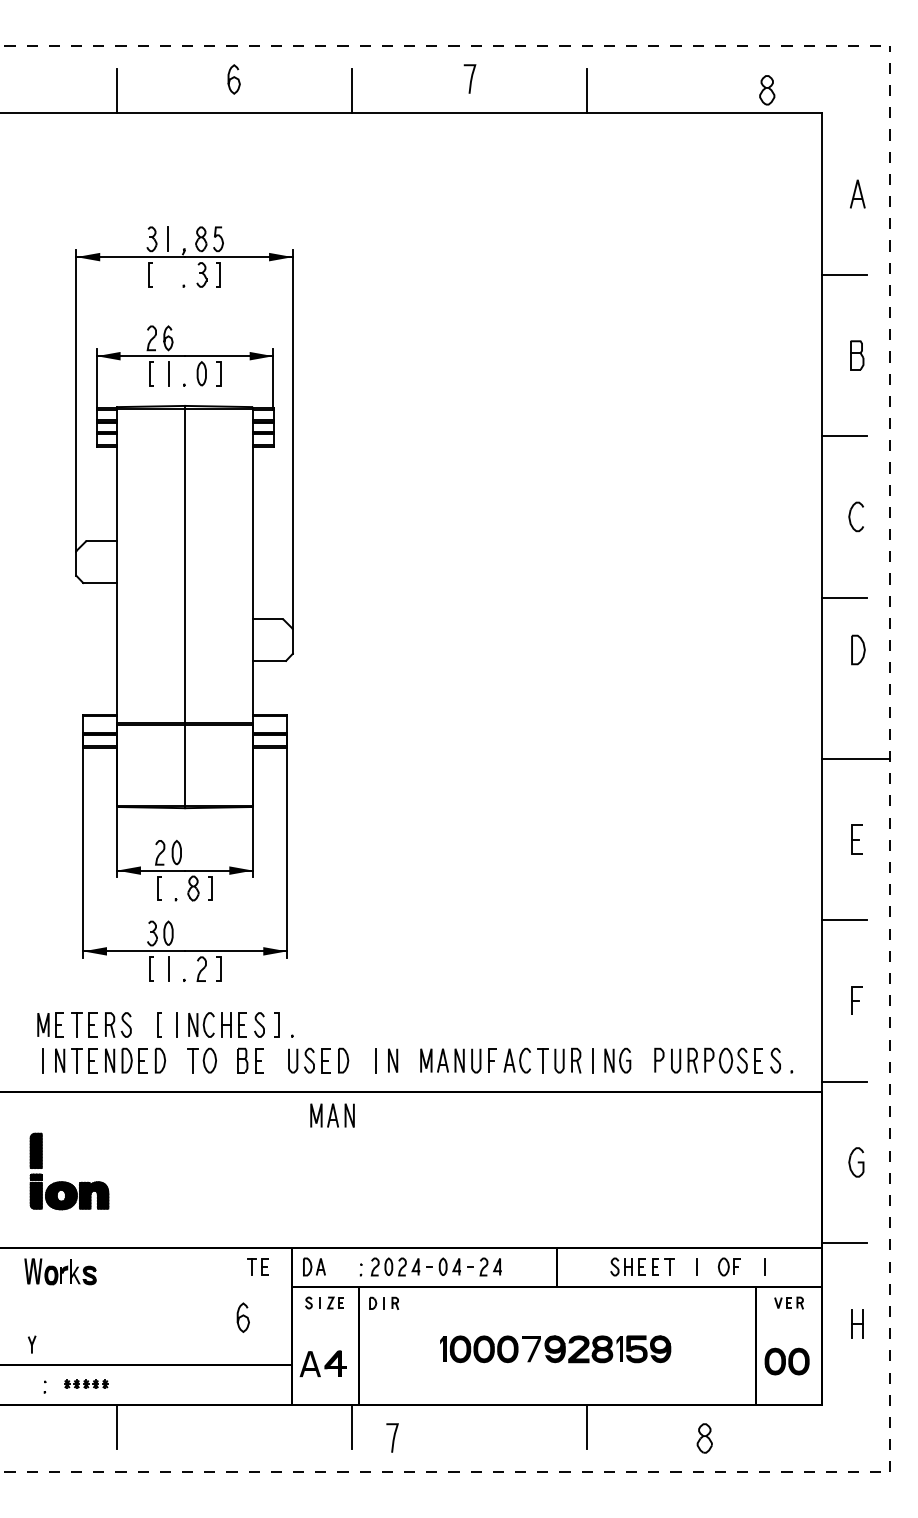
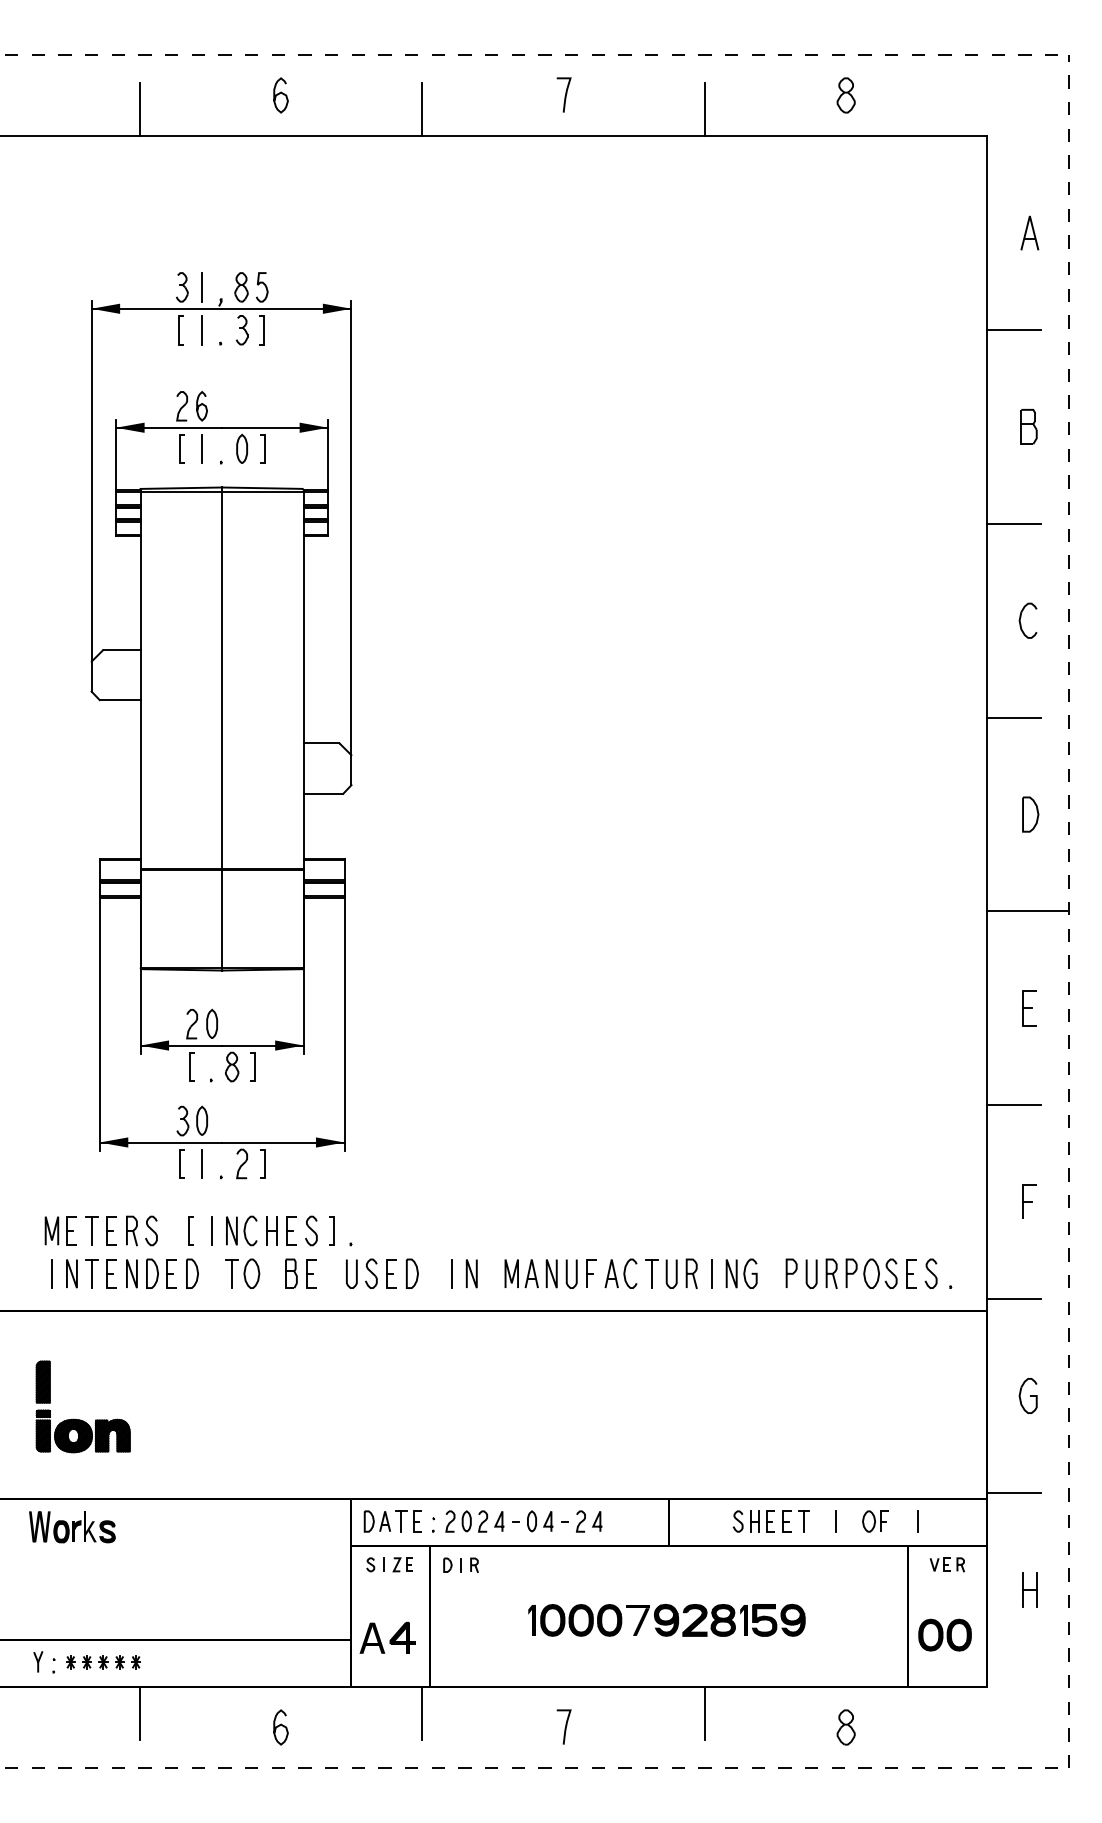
part: (766, 90) -> (845, 95), moved
line: (167, 274) -> (201, 329), added
part: (858, 649) -> (1030, 814), moved
part: (332, 1115) -> (398, 1339), removed
part: (257, 1266) -> (408, 1521), moved
curve: (242, 1316) -> (279, 1726), moved
part: (32, 1344) -> (38, 1661), moved
part: (86, 1384) -> (103, 1662), size x1.43
curve: (393, 1437) -> (565, 1726), moved

